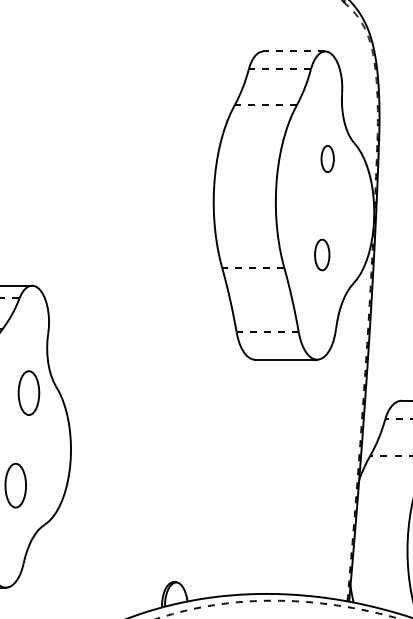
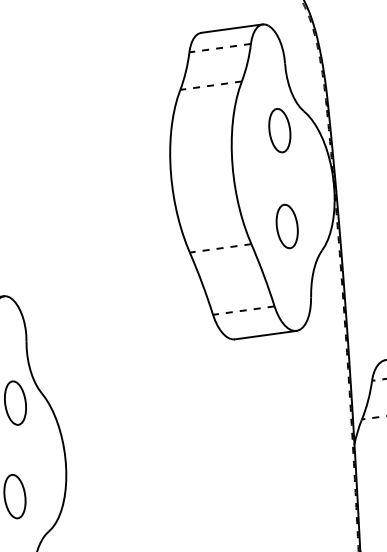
line: (293, 51) -> (231, 28), dashed -> solid
part: (327, 158) -> (279, 130), size x1.67
part: (322, 254) -> (287, 225), size x1.43

